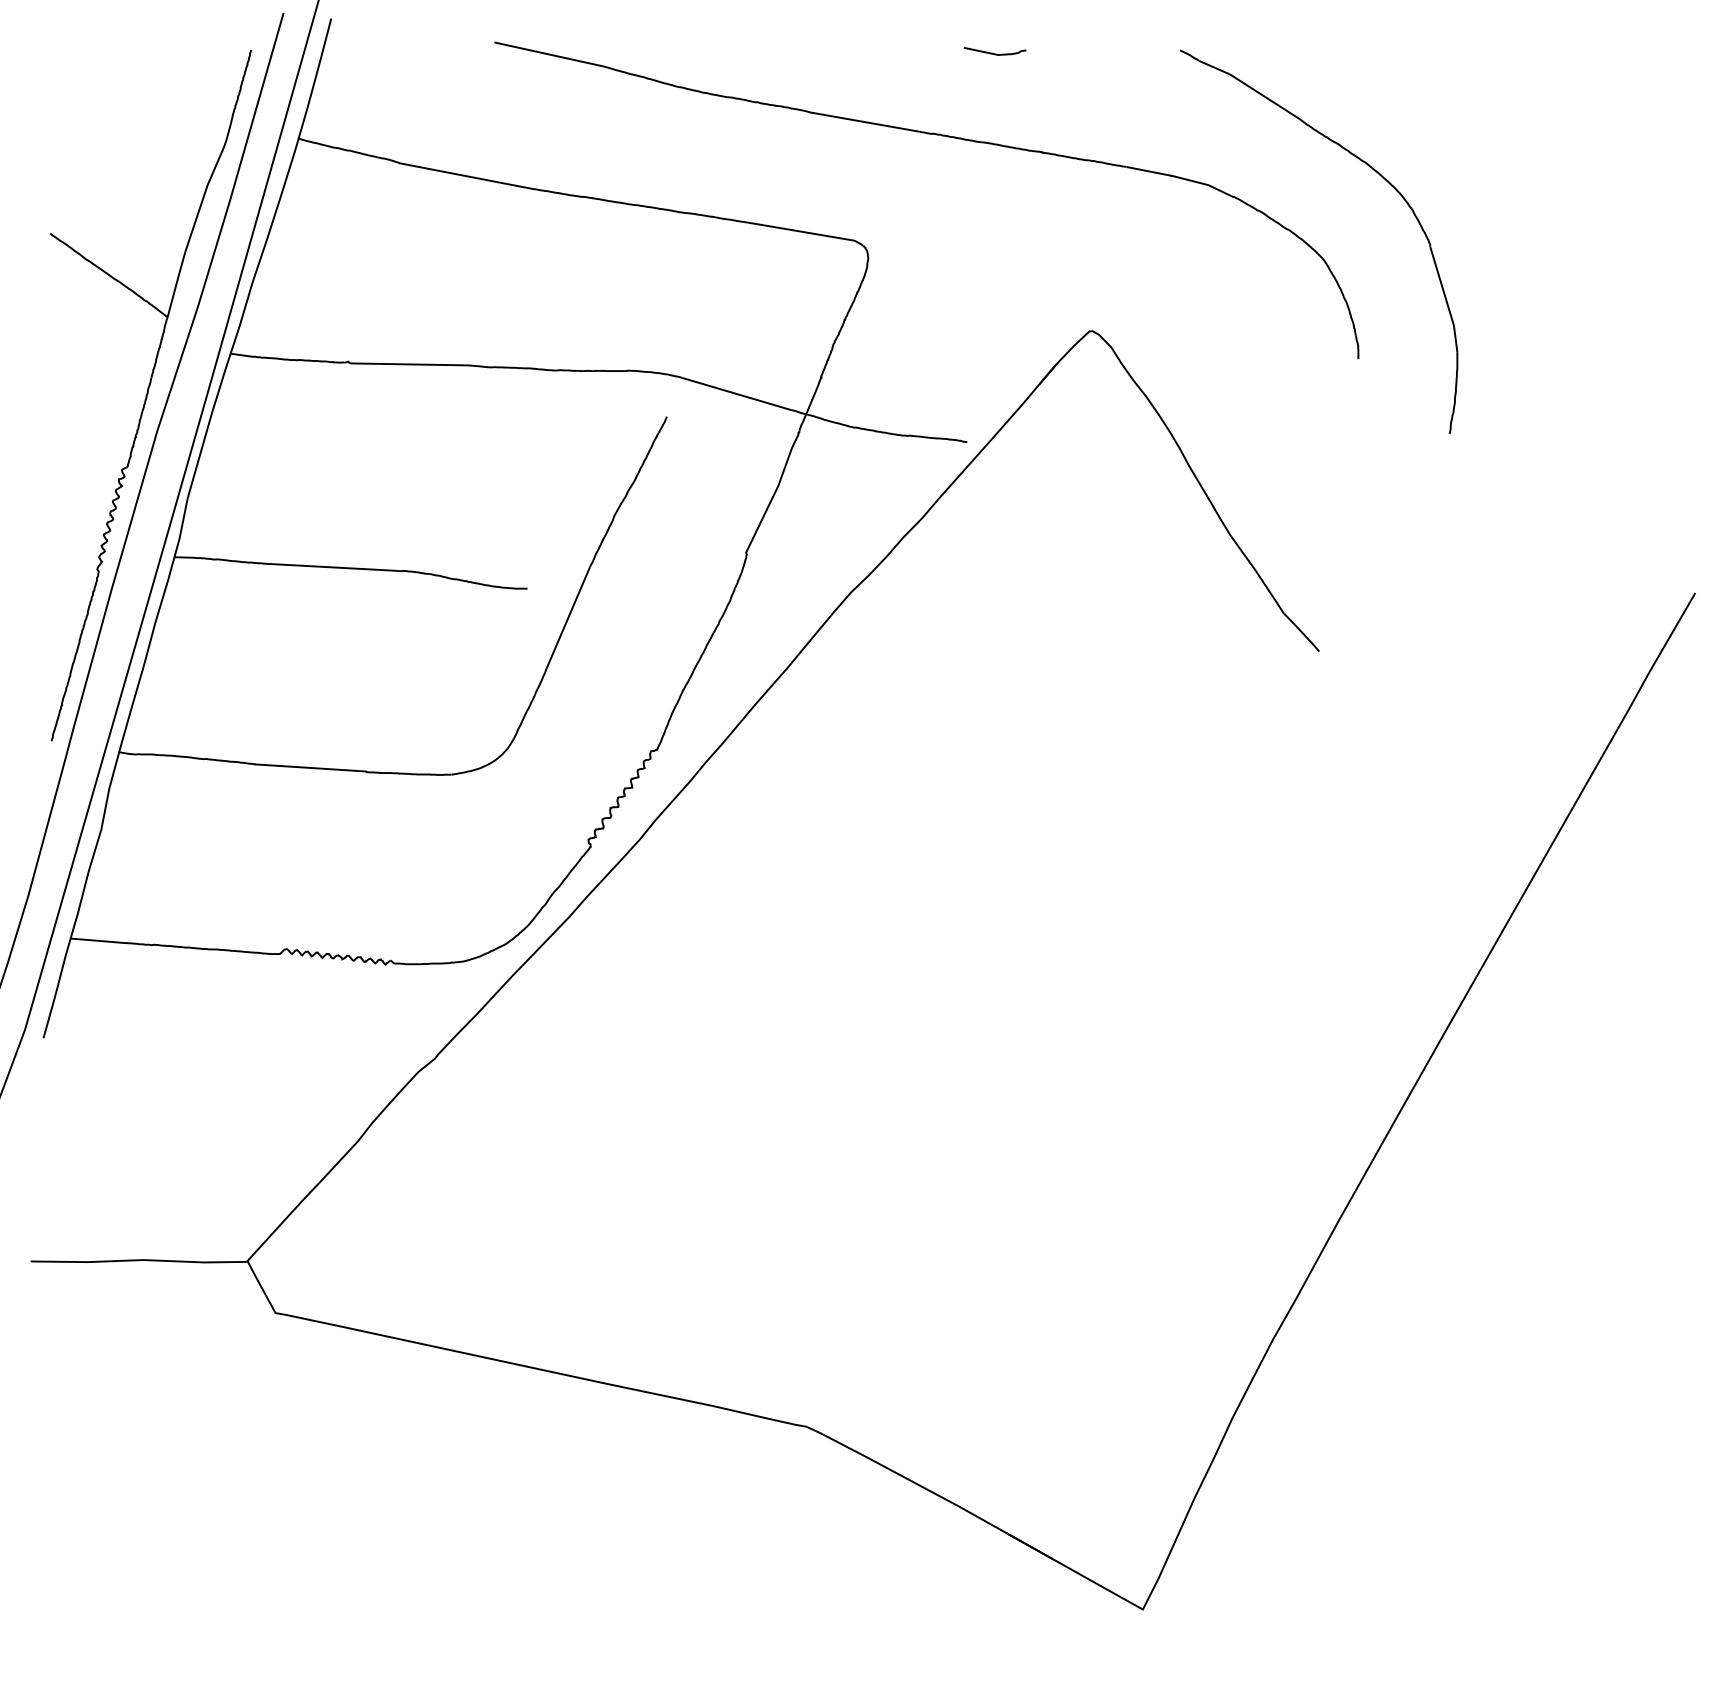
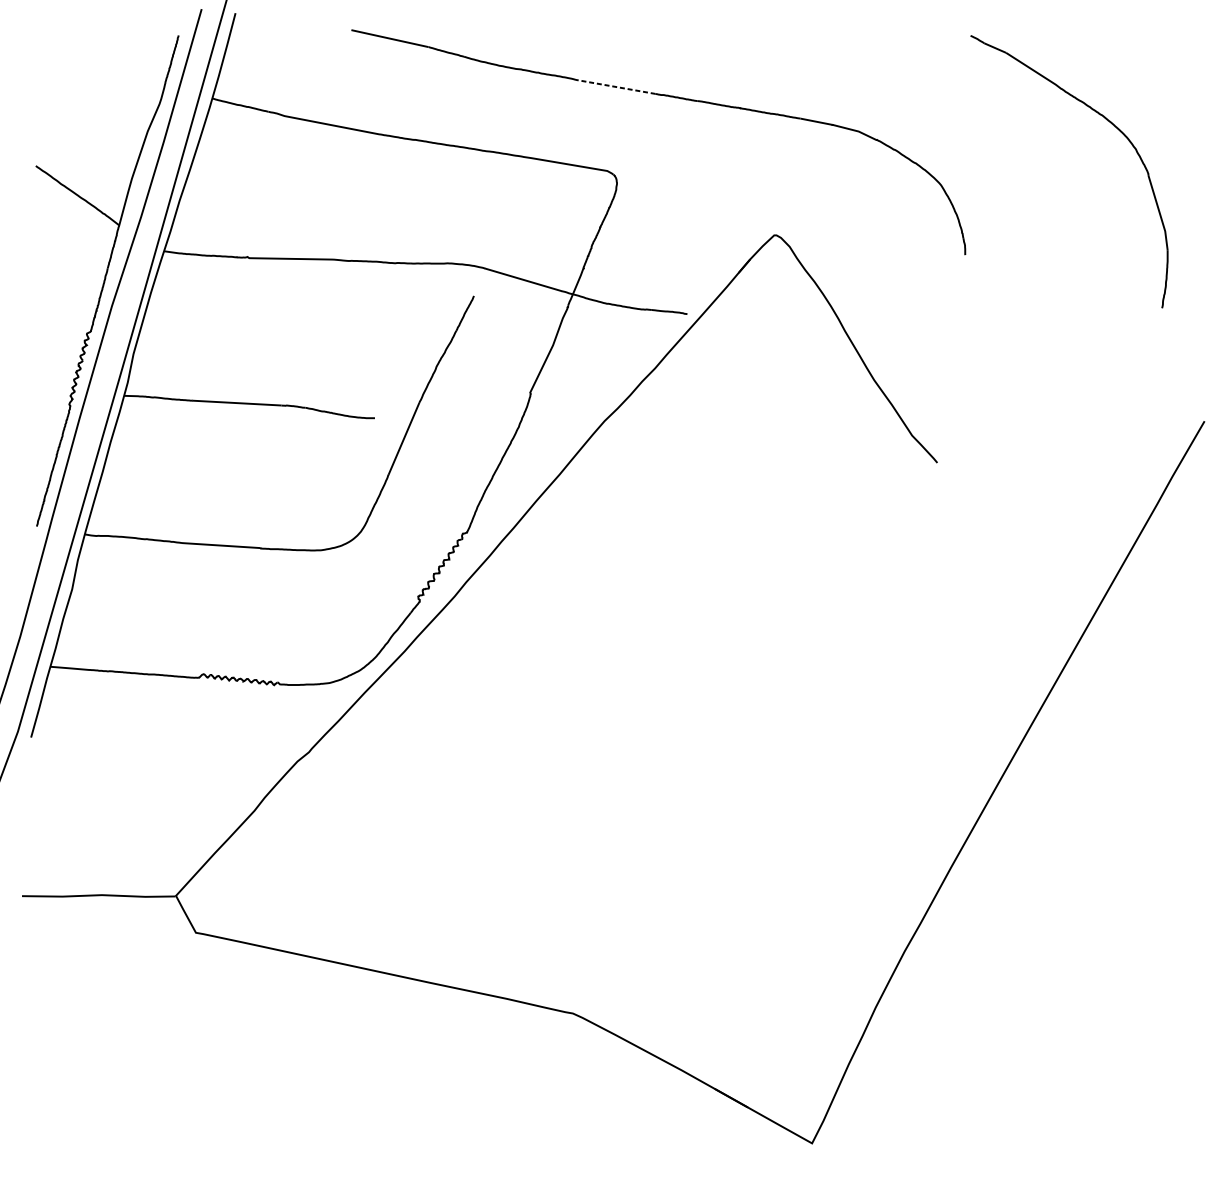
curve: (994, 53) -> (706, 38), removed
line: (865, 122) -> (615, 87), solid -> dashed
part: (1374, 171) -> (1108, 121), moved

